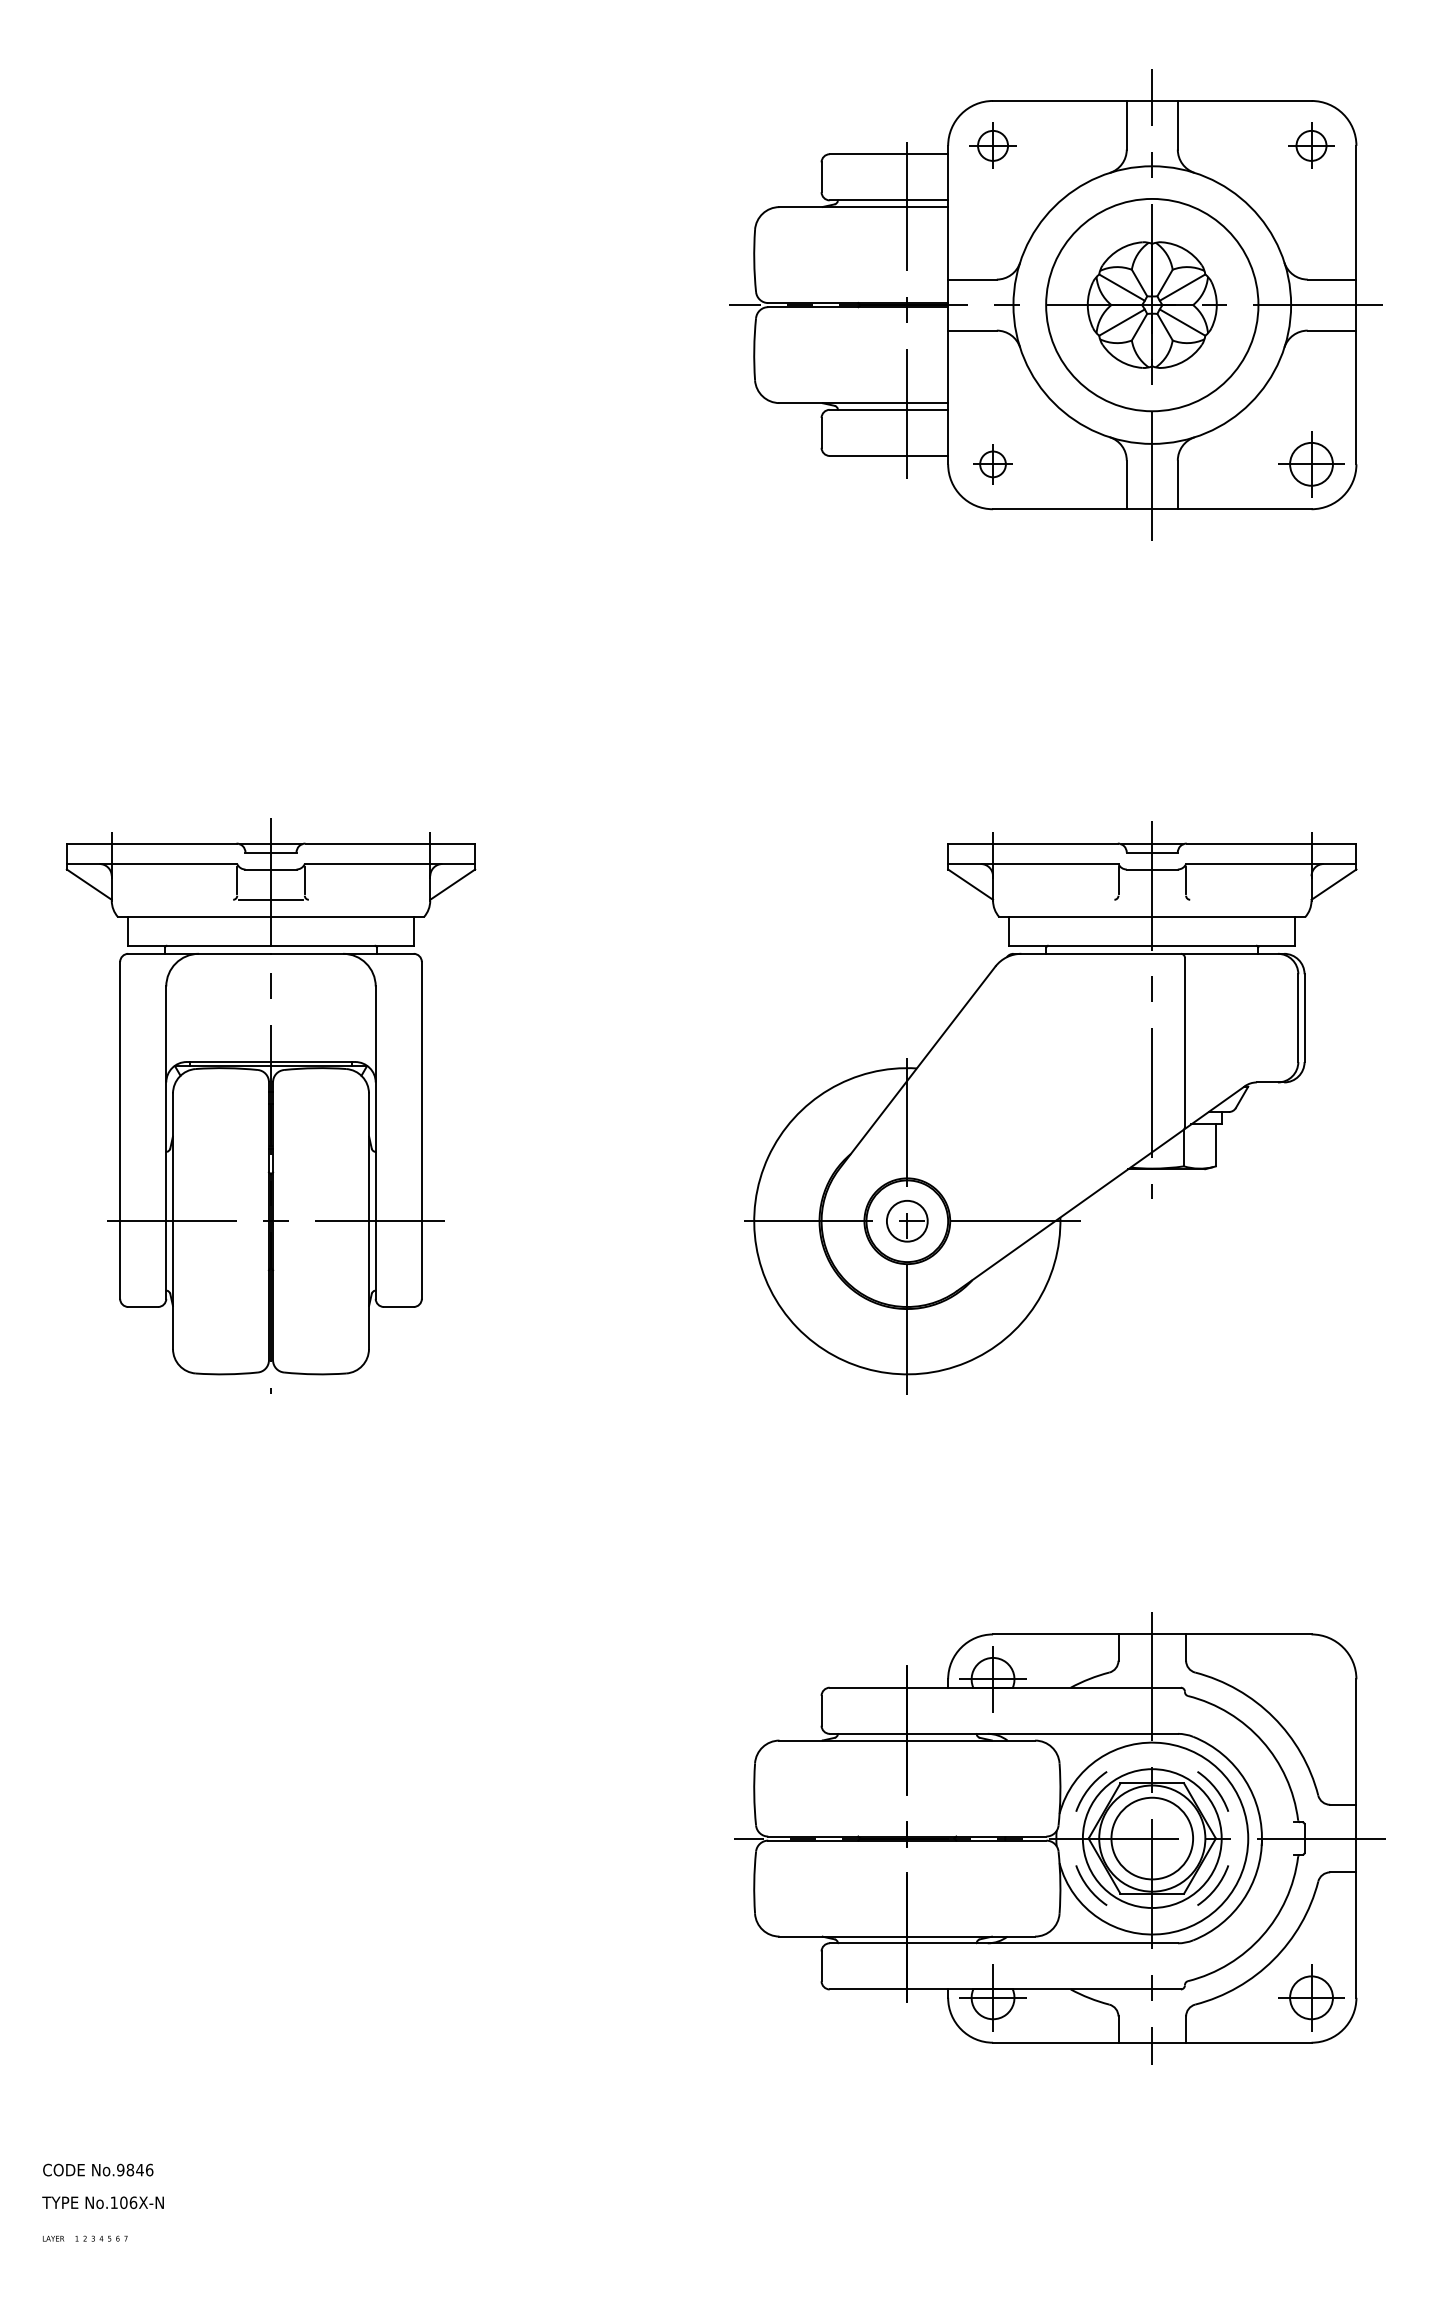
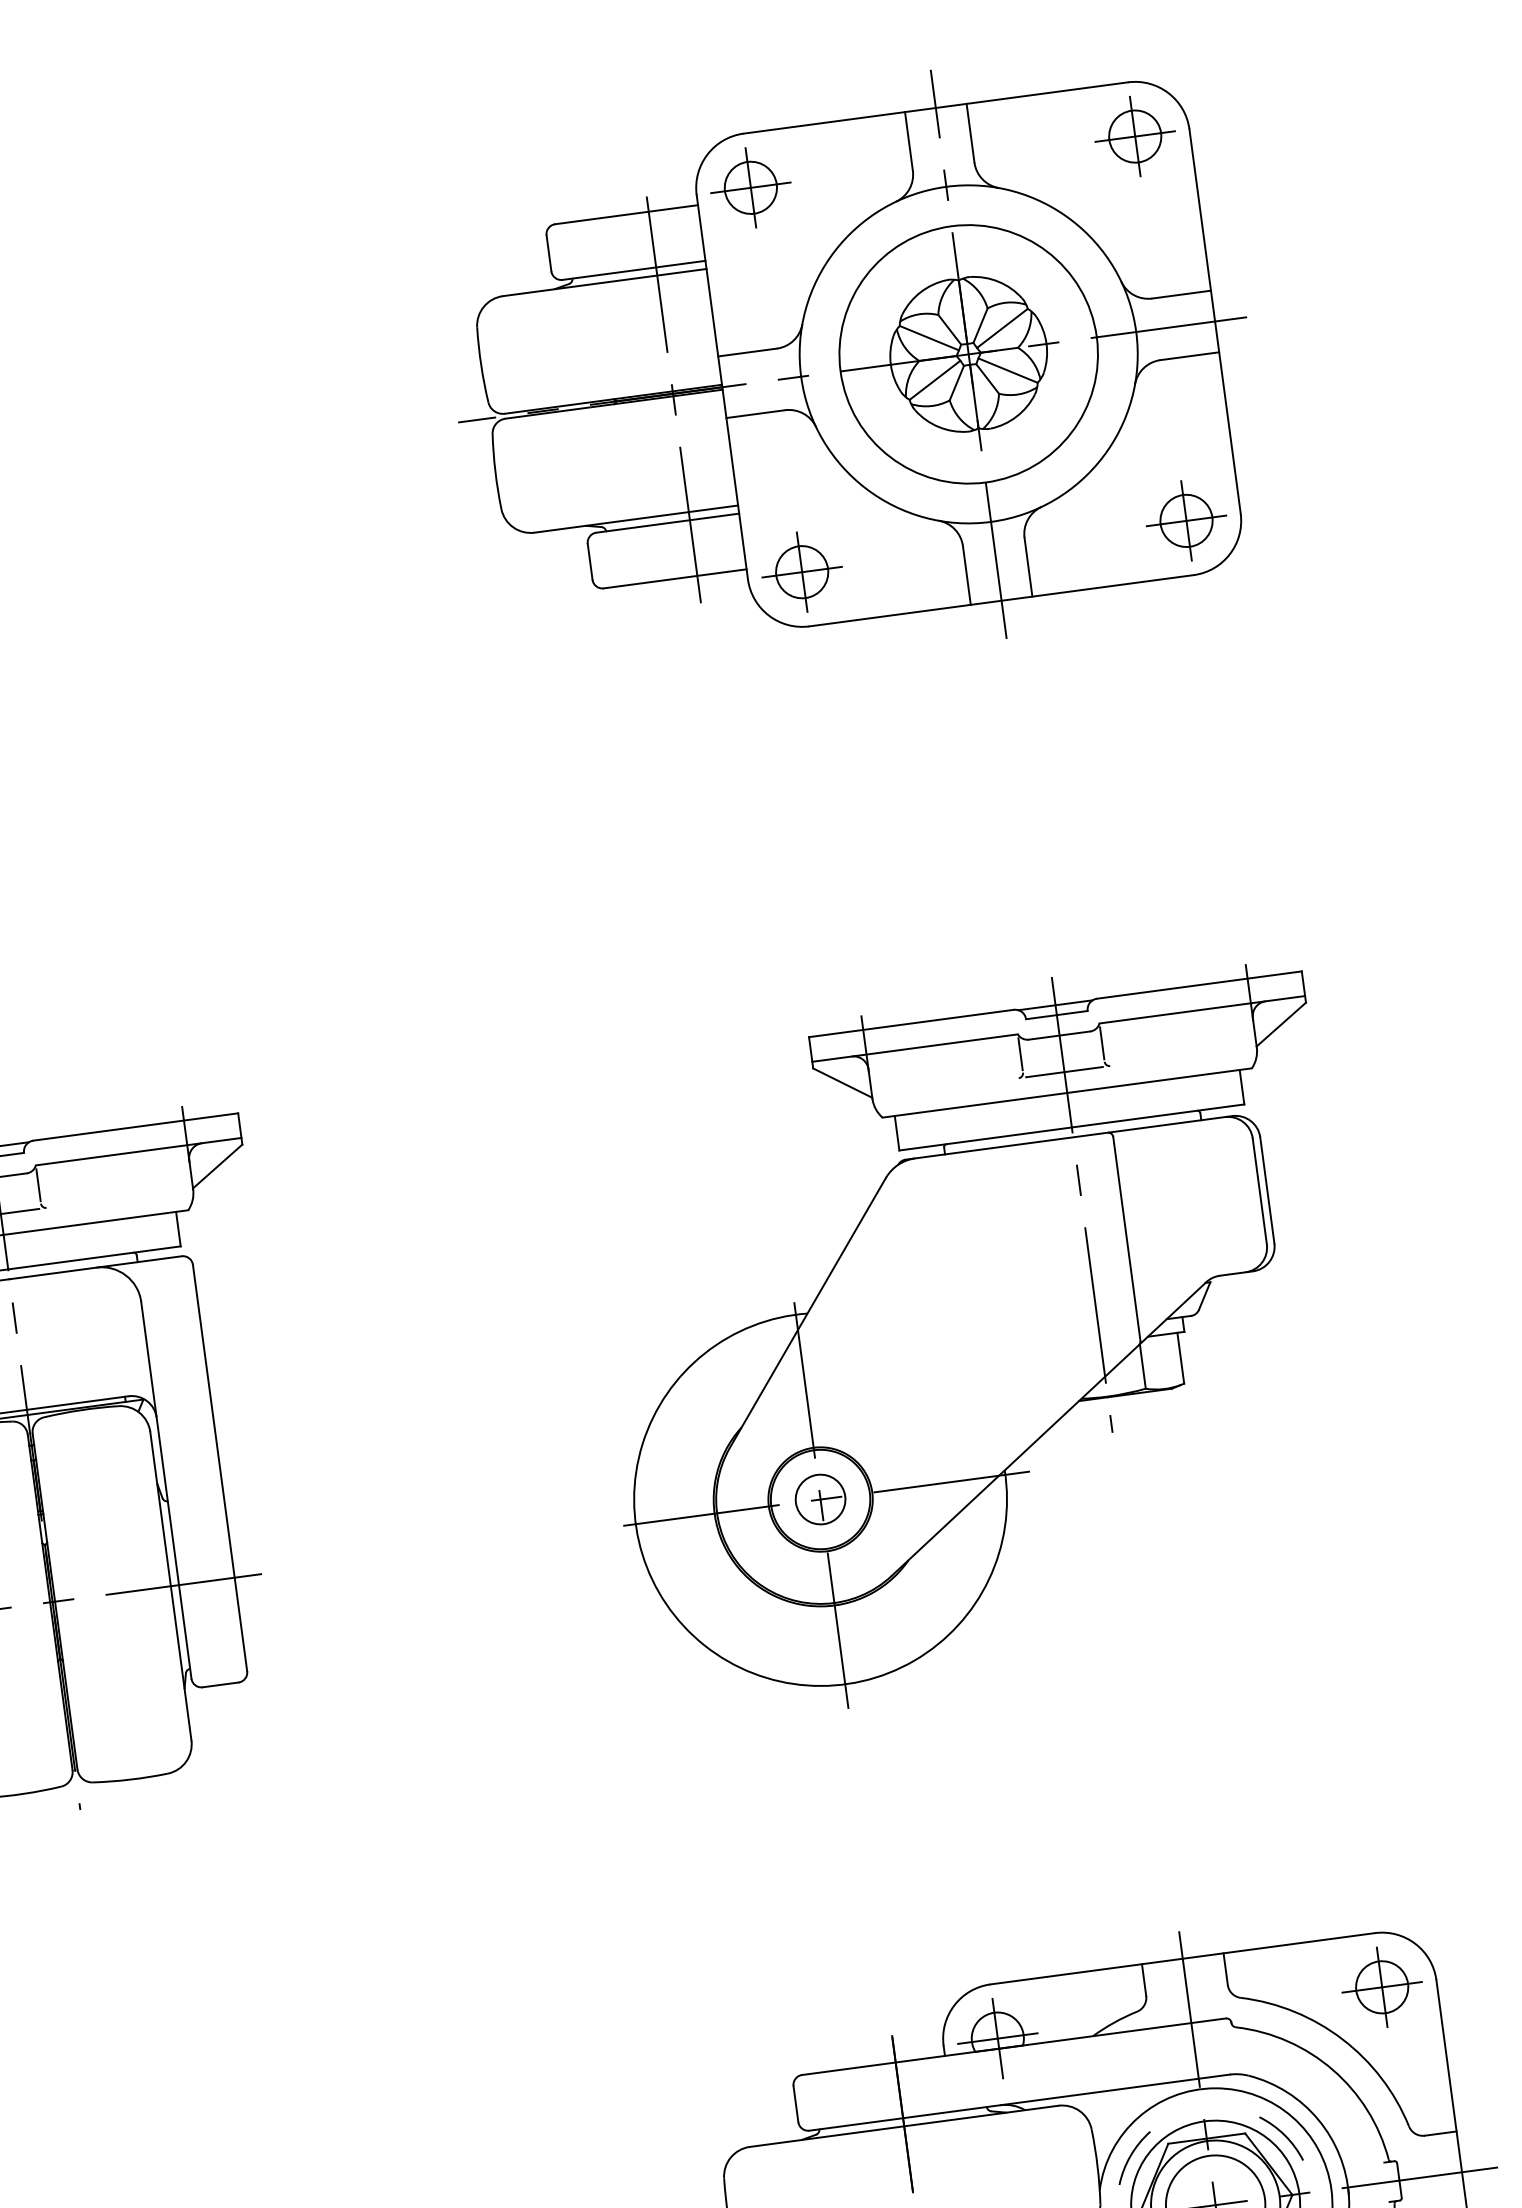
part: (992, 145) -> (750, 187), size x1.43
part: (1311, 145) -> (1135, 136), size x1.43
part: (992, 464) -> (801, 572), size x1.67
line: (1152, 899) -> (1064, 1071), added
part: (1311, 1679) -> (1382, 1987), added

